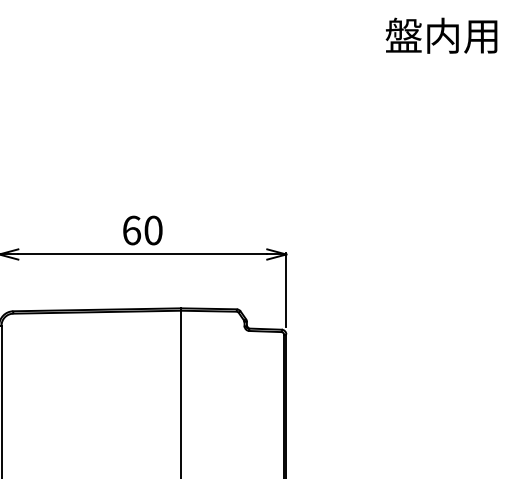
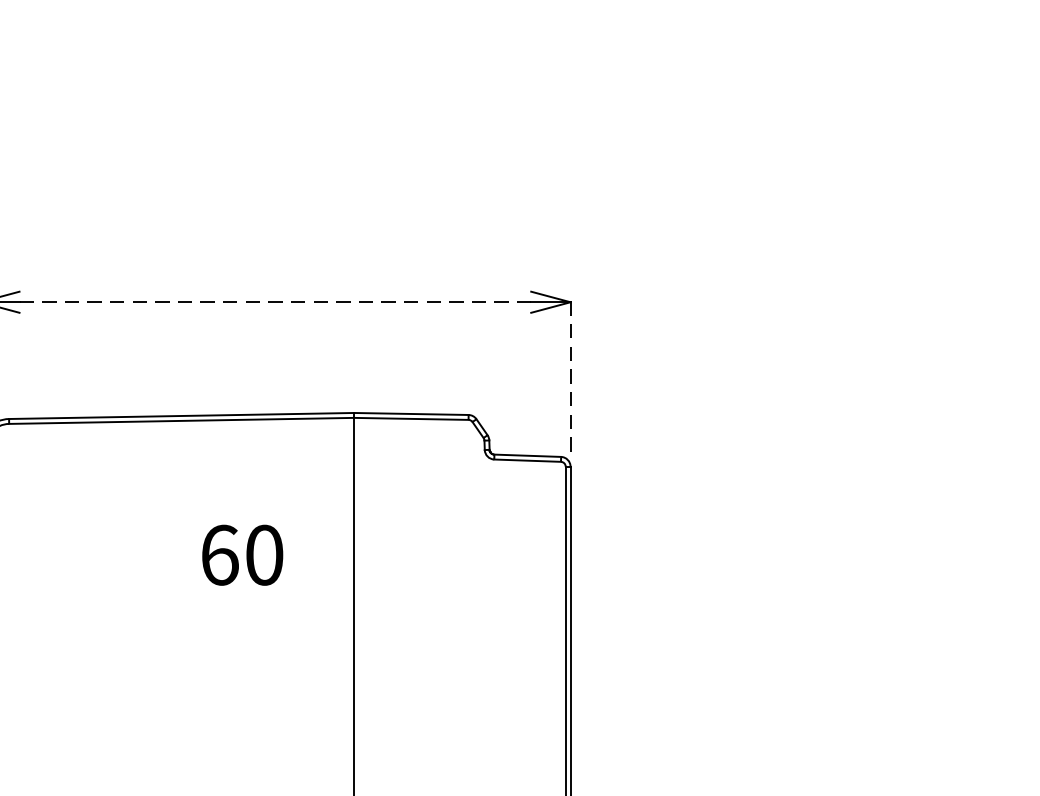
text: (142, 230) -> (241, 555), moved
line: (143, 254) -> (276, 302), solid -> dashed
line: (286, 289) -> (570, 374), solid -> dashed

